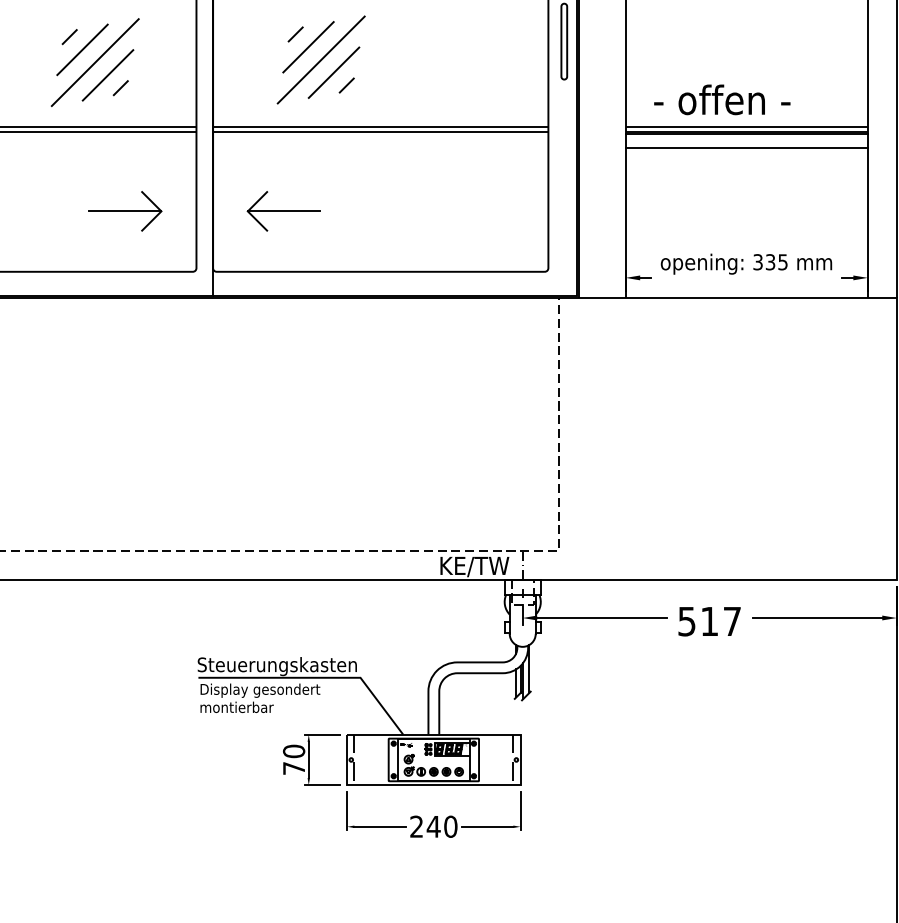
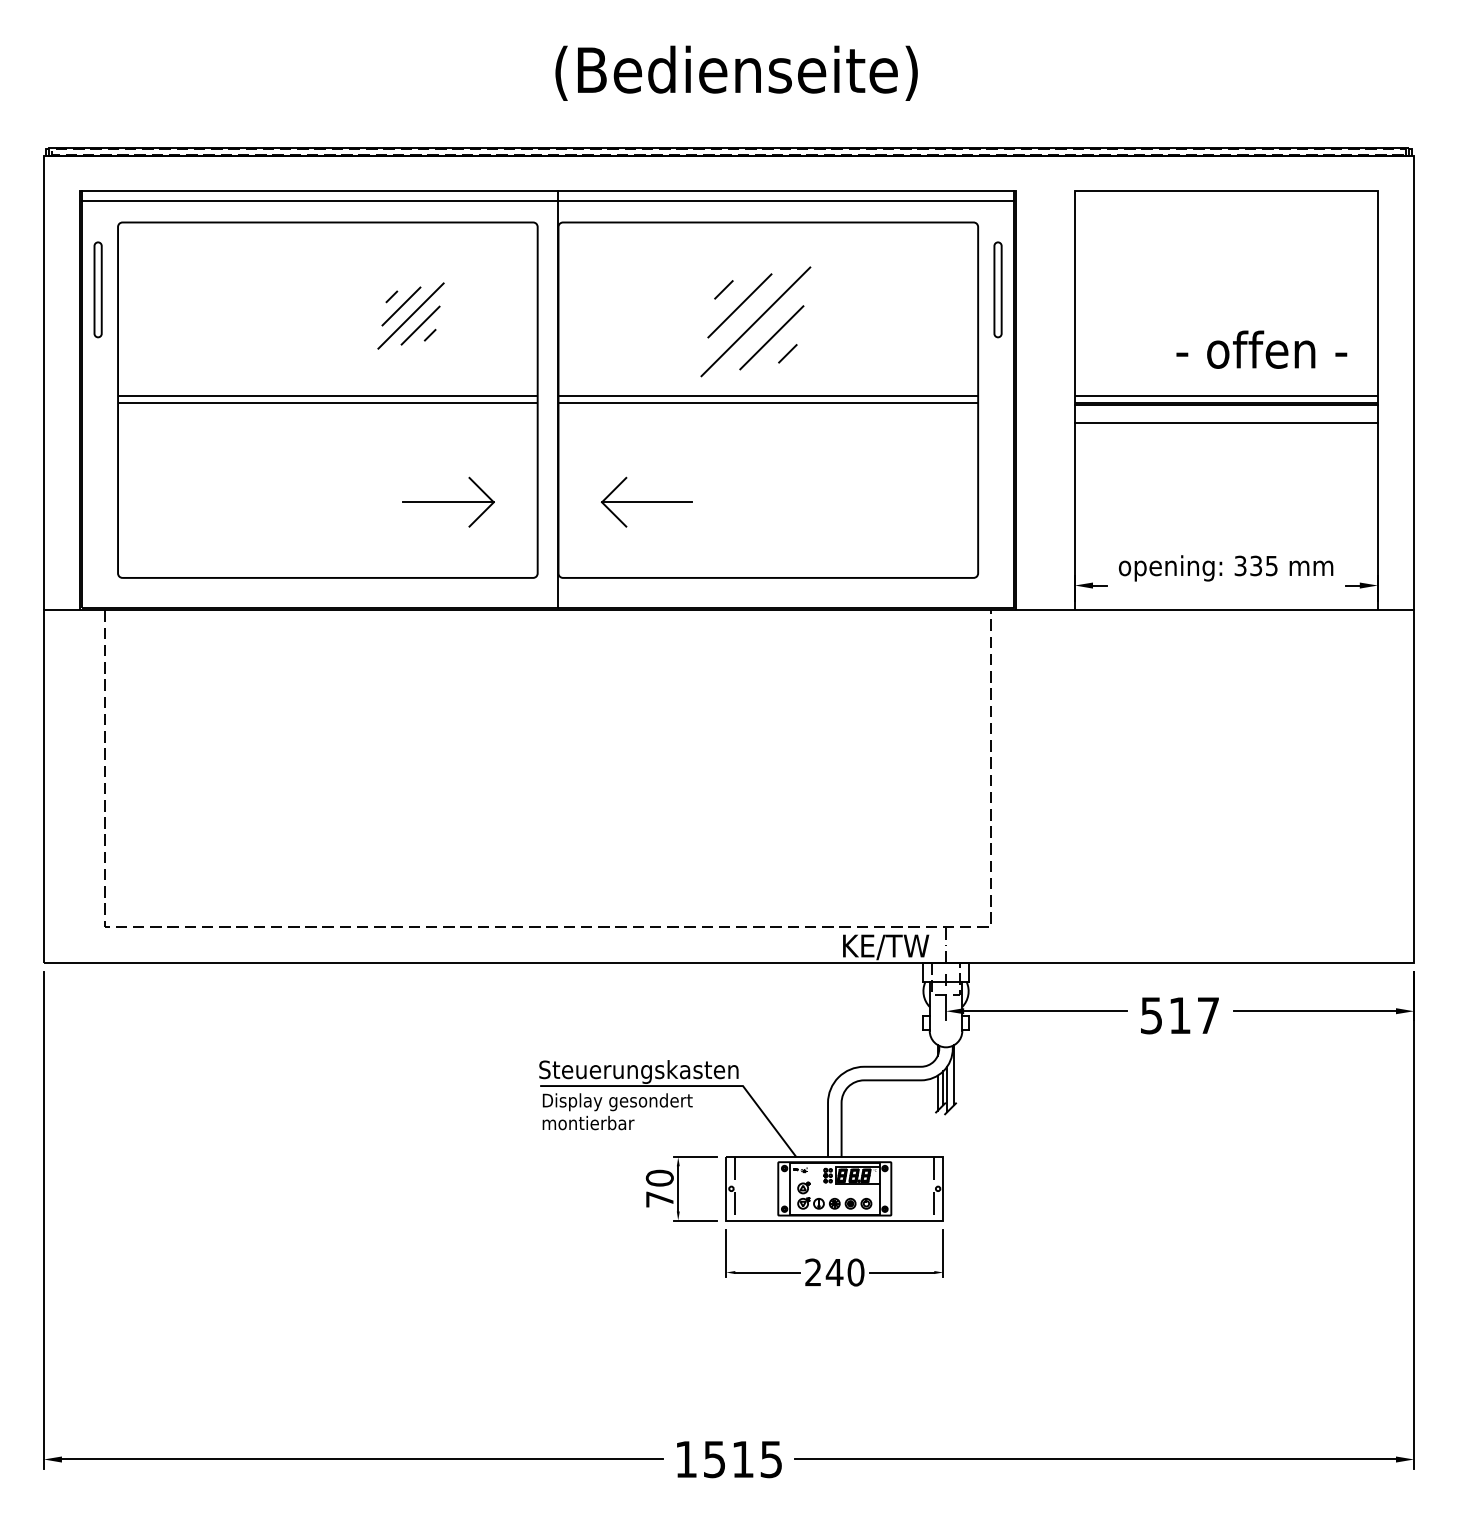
part: (320, 59) -> (755, 321), moved
part: (94, 62) -> (410, 315), size x0.6
text: (722, 99) -> (1261, 349), moved

